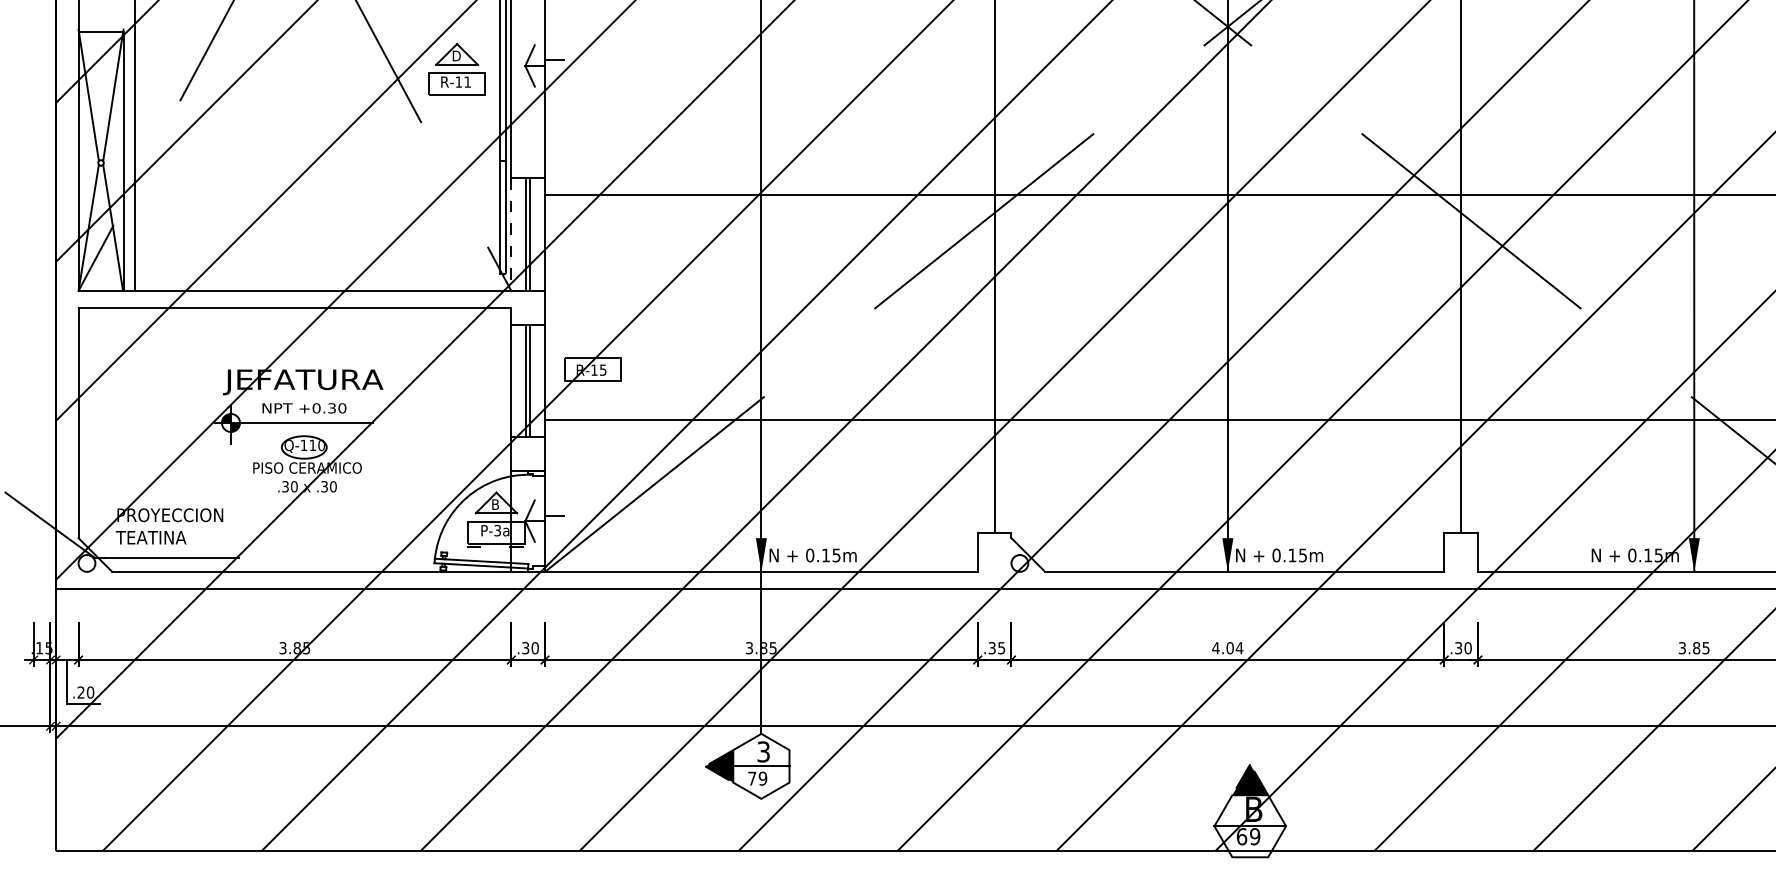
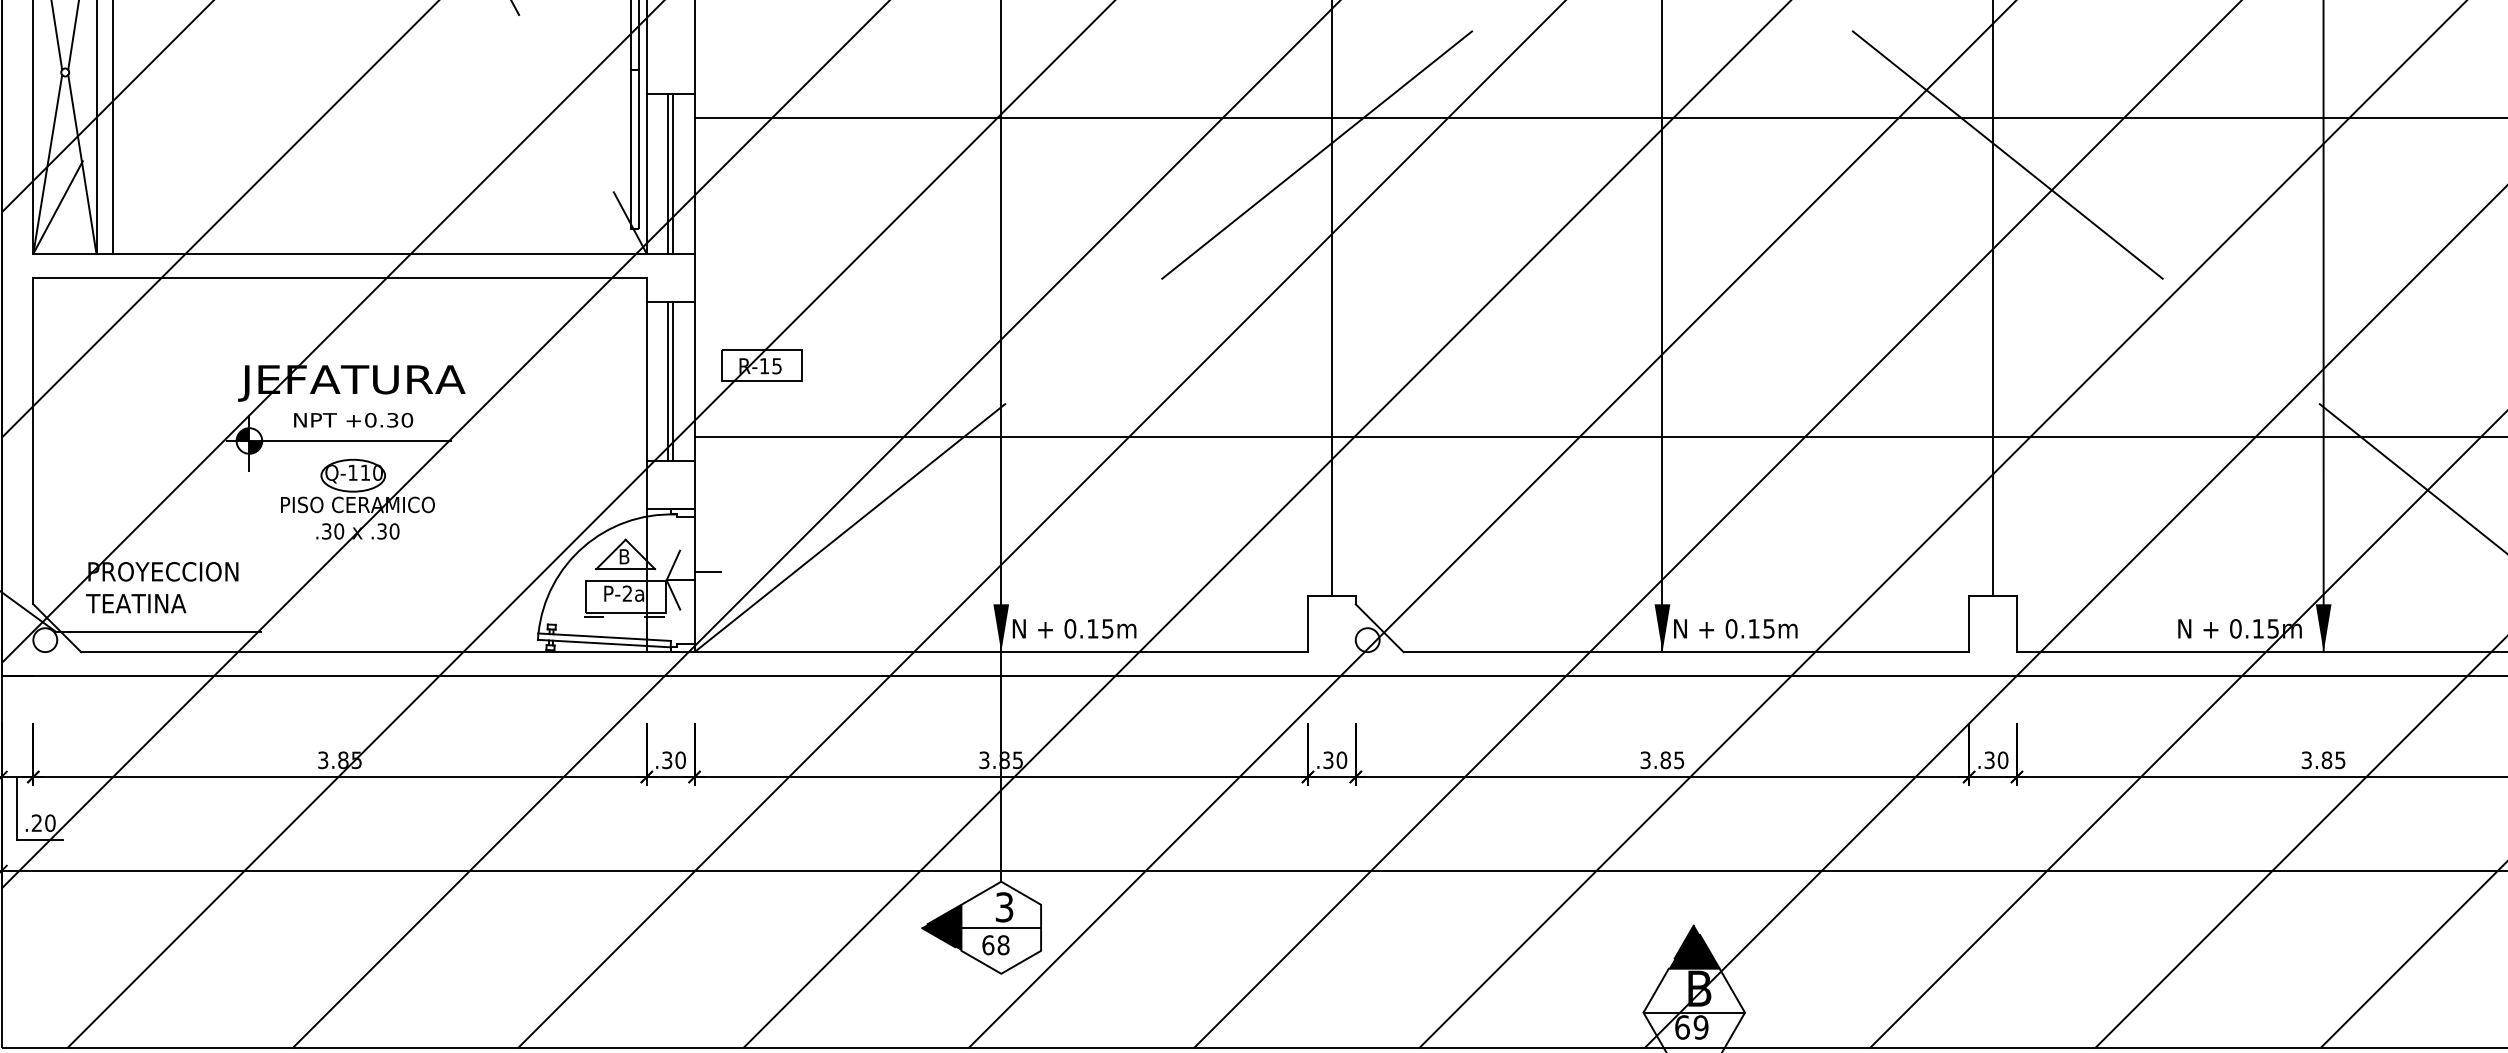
line: (511, 235) -> (647, 175), dashed -> solid
text: (497, 530) -> (627, 593), P-3a -> P-2a
text: (1001, 648) -> (1341, 760), .35 -> .30
text: (1227, 648) -> (1661, 760), 4.04 -> 3.85
text: (757, 778) -> (995, 944), 79 -> 68

